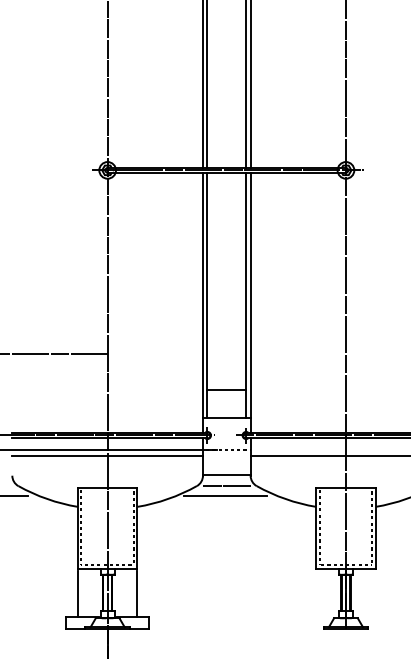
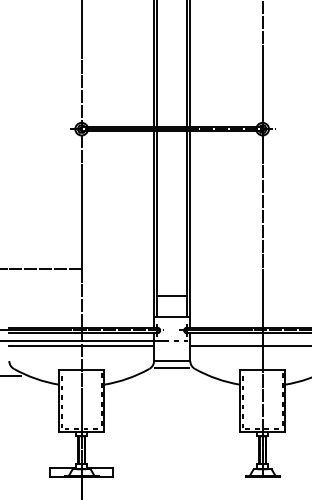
line: (225, 495) -> (171, 376), removed
line: (77, 593) -> (58, 450), removed
line: (137, 593) -> (104, 450), removed

